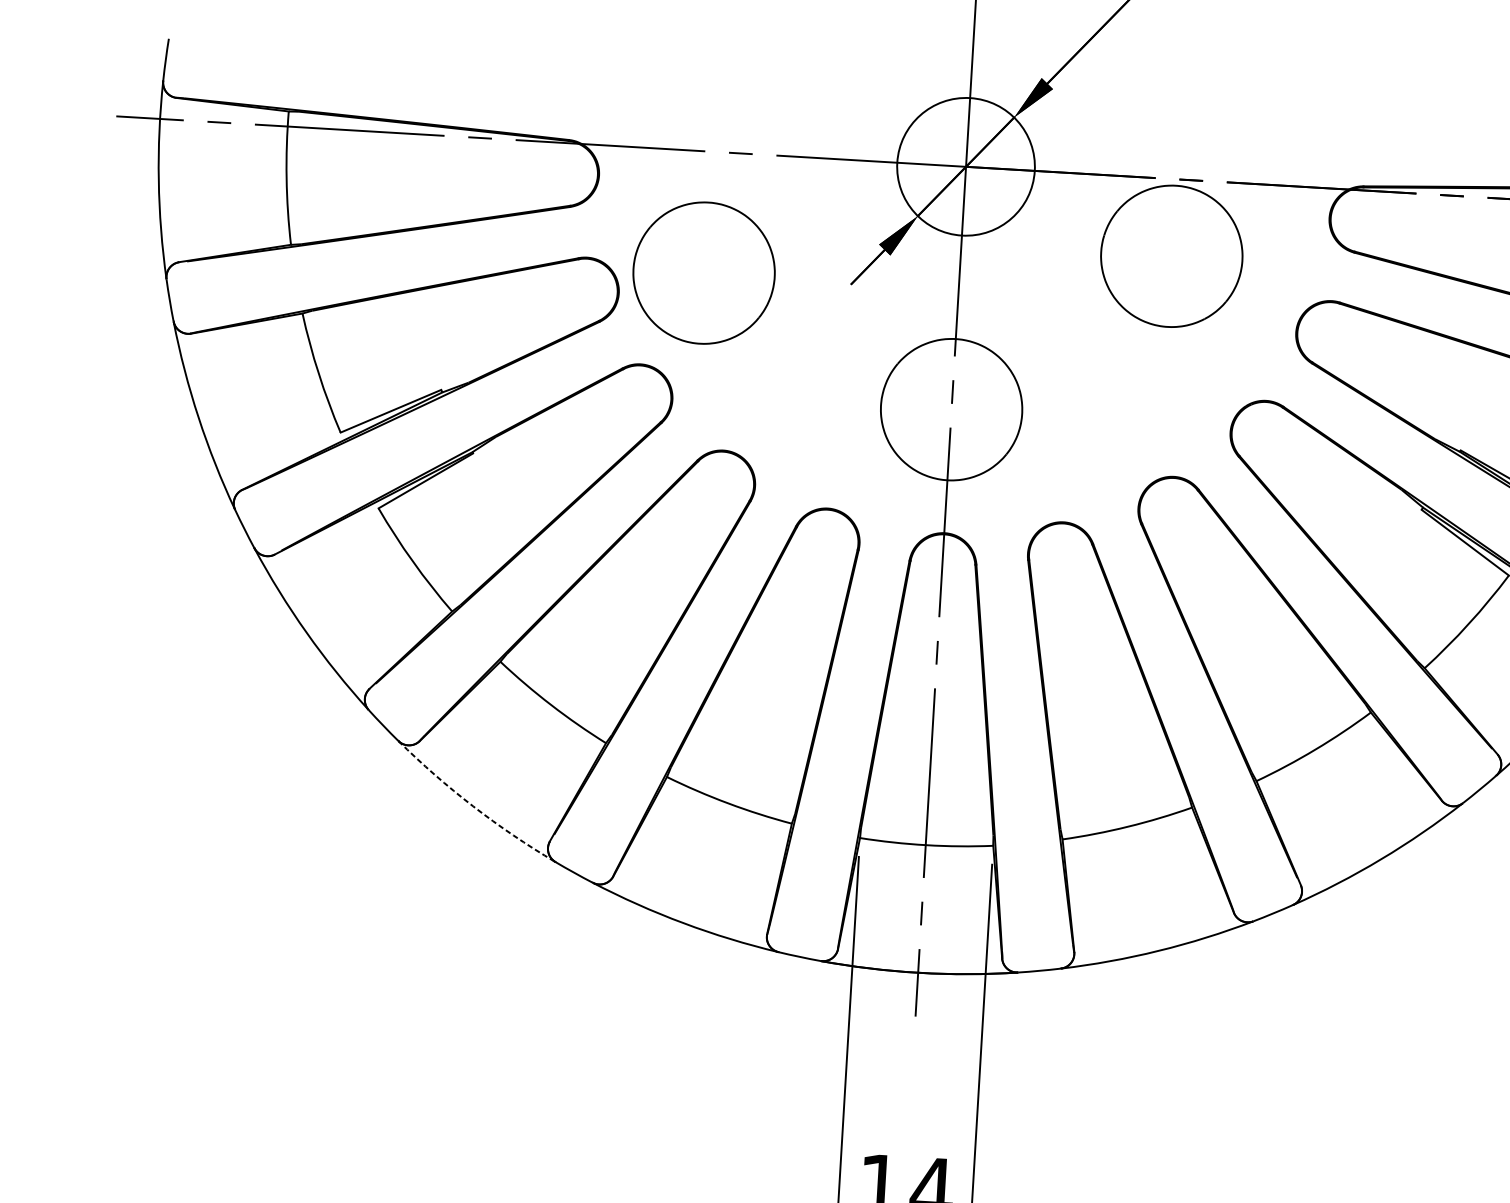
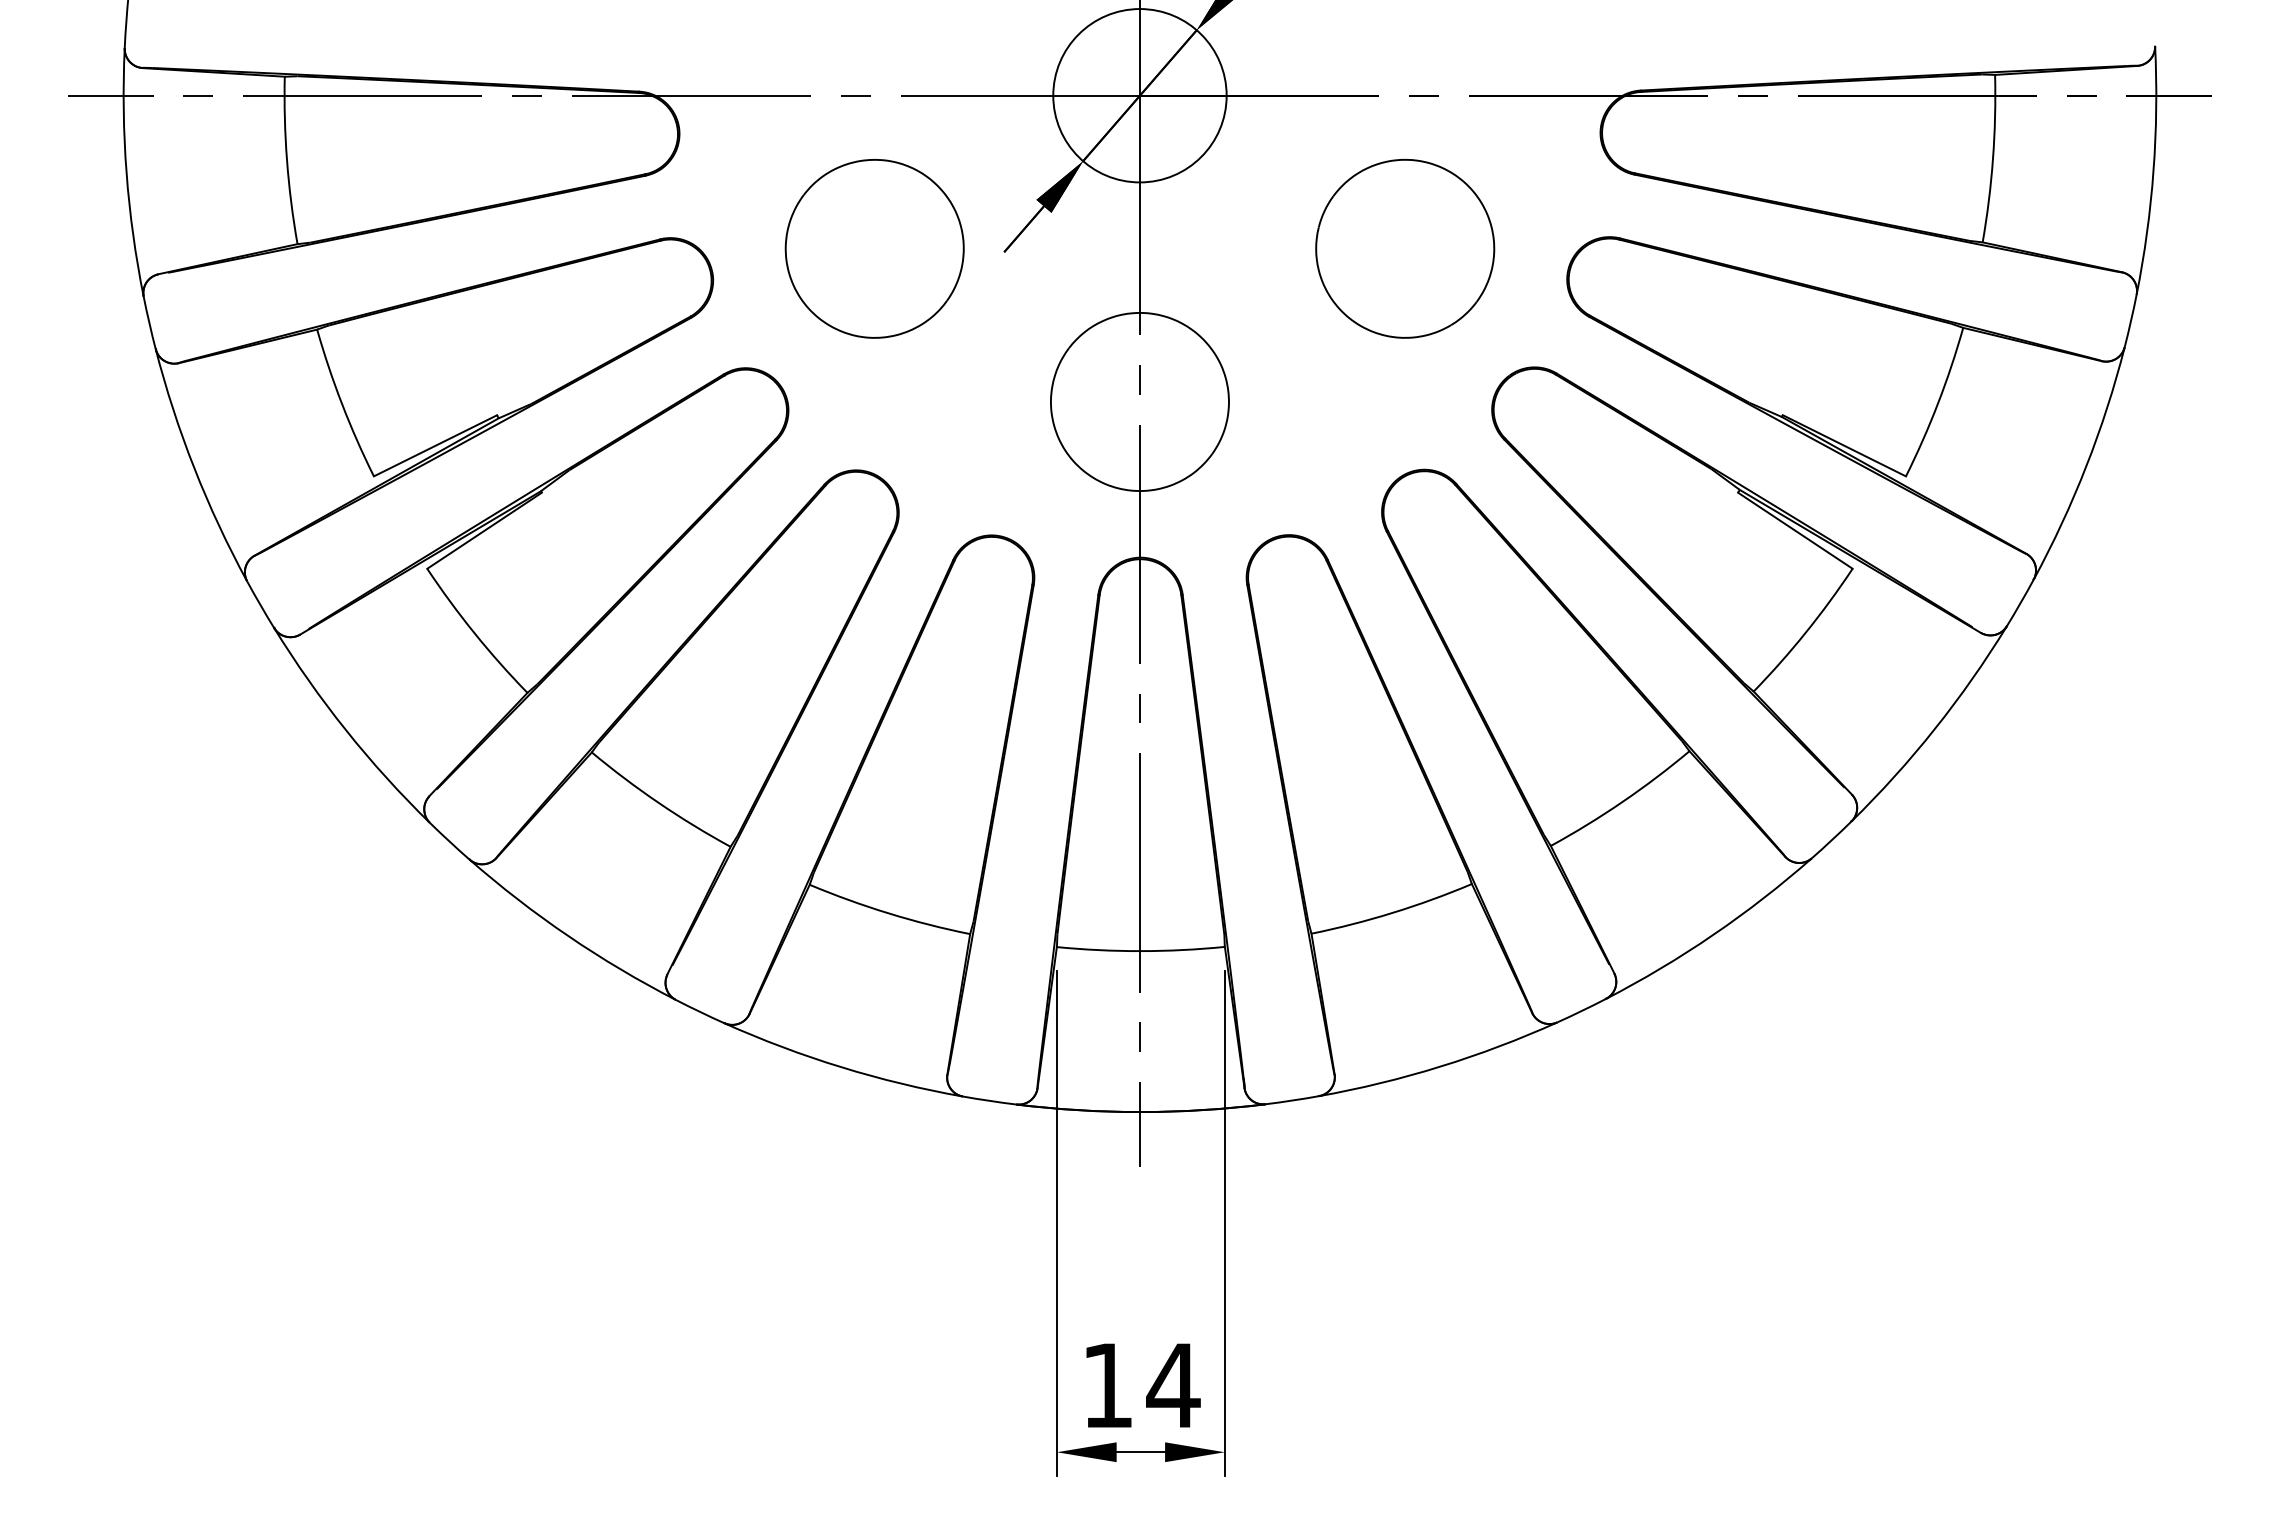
part: (1172, 256) -> (1405, 248), moved
part: (703, 272) -> (874, 248), moved
arc: (473, 806) -> (568, 936), dashed -> solid

